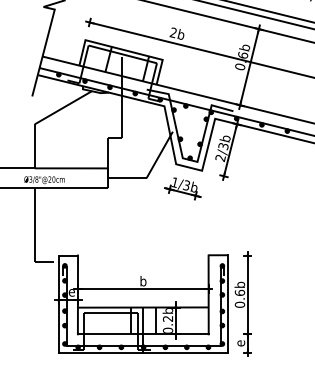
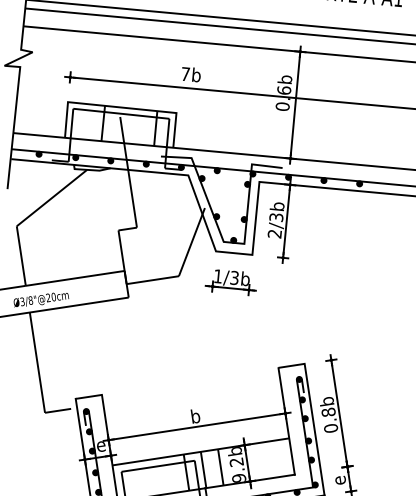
text: (173, 32) -> (185, 73), 2b -> 7b
text: (239, 292) -> (327, 411), 0.6b -> 0.8b
text: (168, 330) -> (239, 477), 0.2b -> 9.2b

